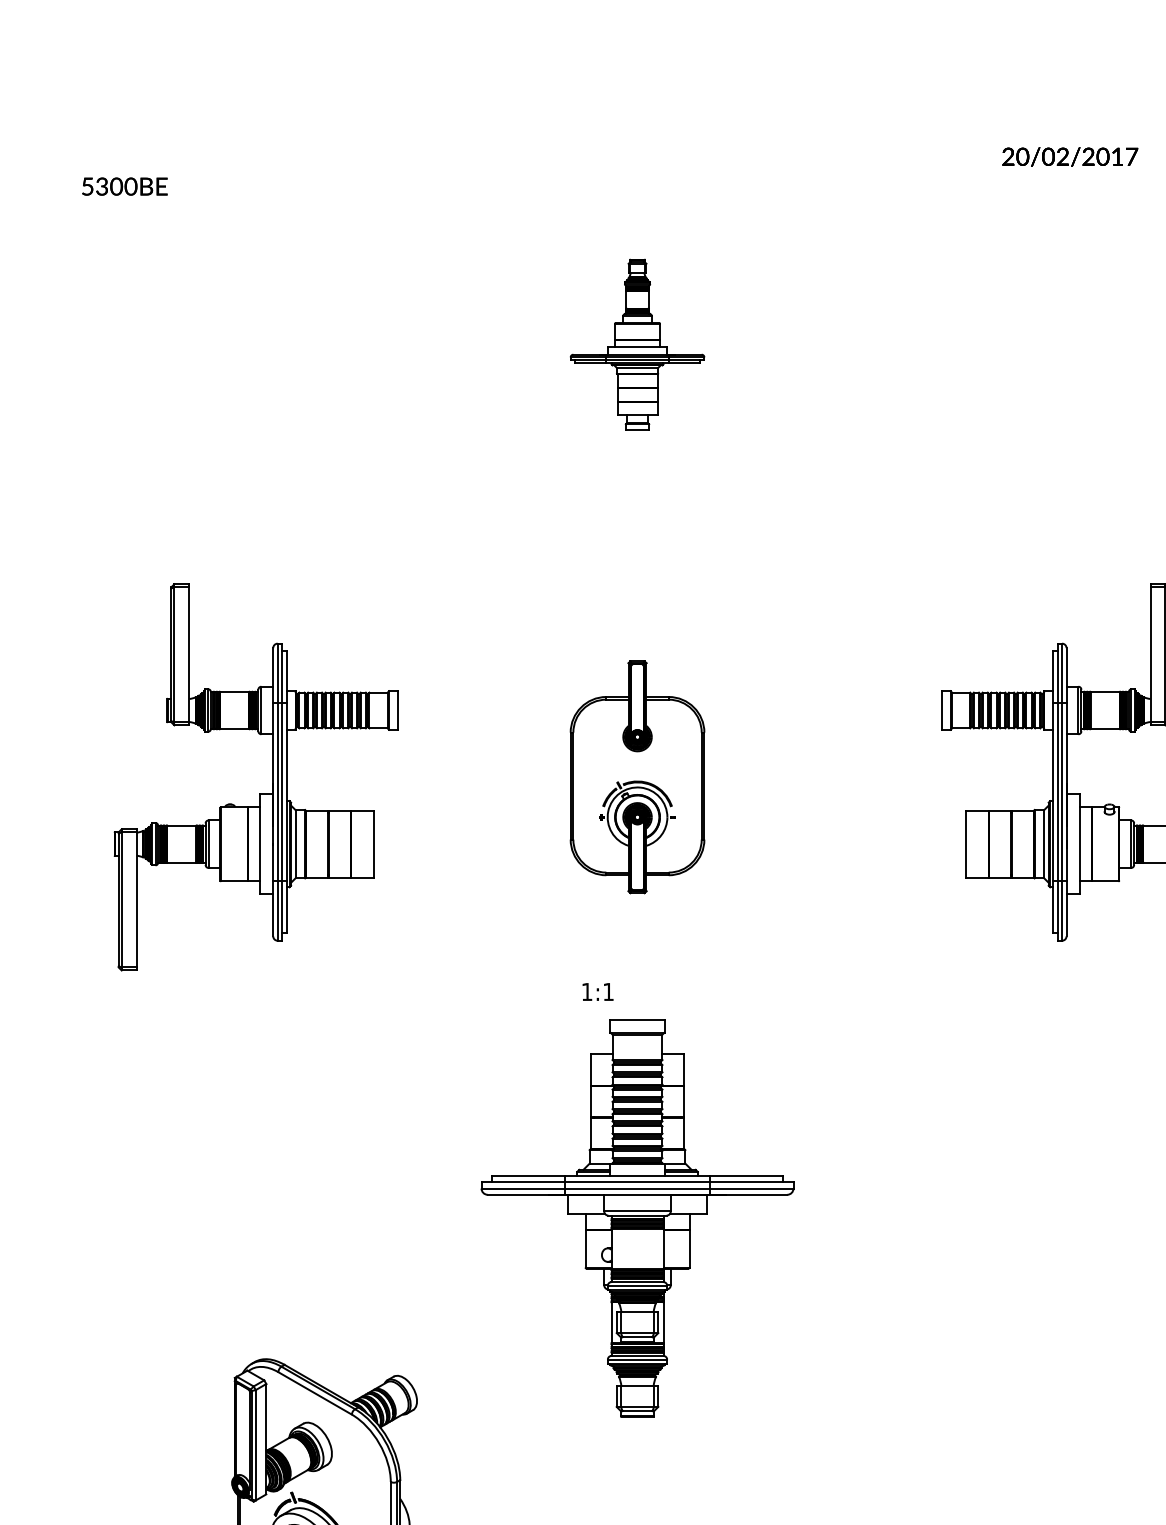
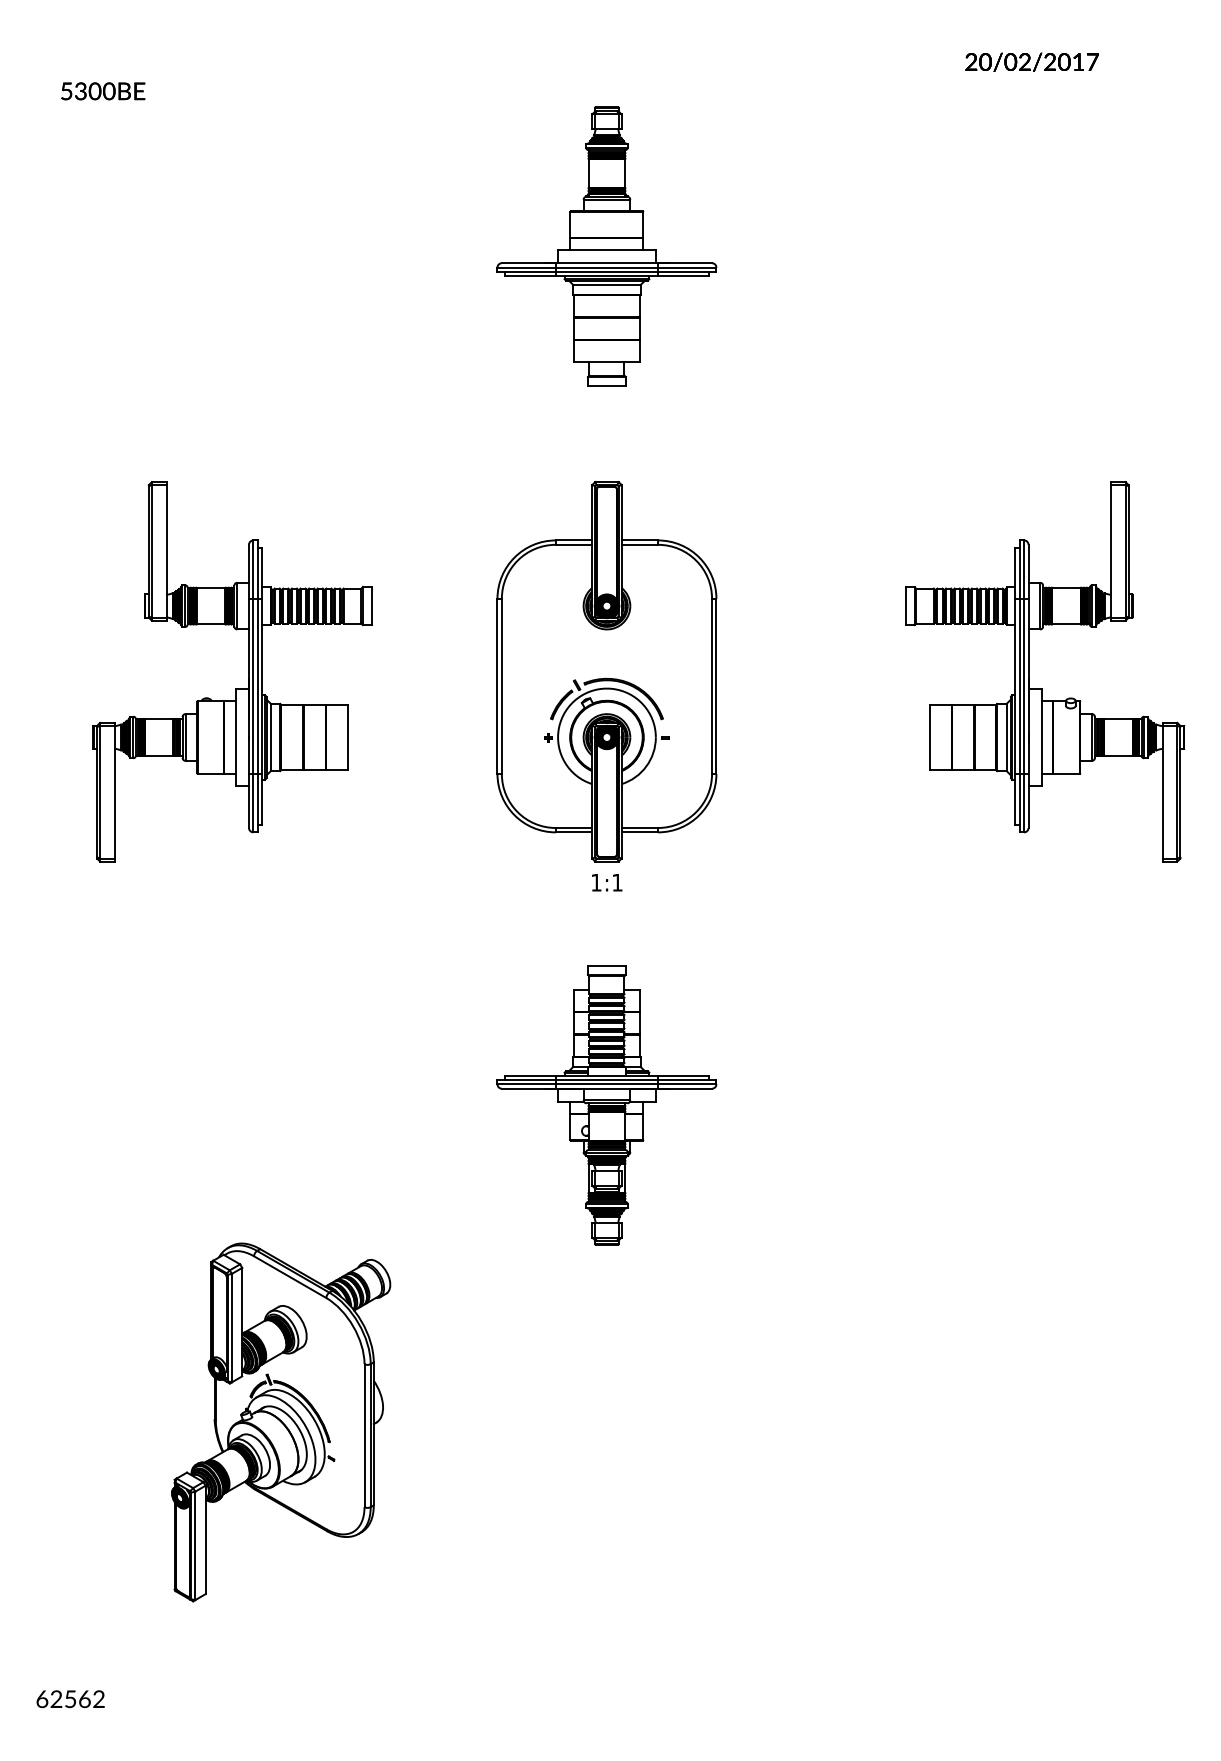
part: (637, 344) -> (606, 246), size x1.67
part: (637, 777) -> (606, 671), size x1.67
text: (598, 991) -> (607, 882), moved
part: (637, 1218) -> (606, 1105), size x0.71

